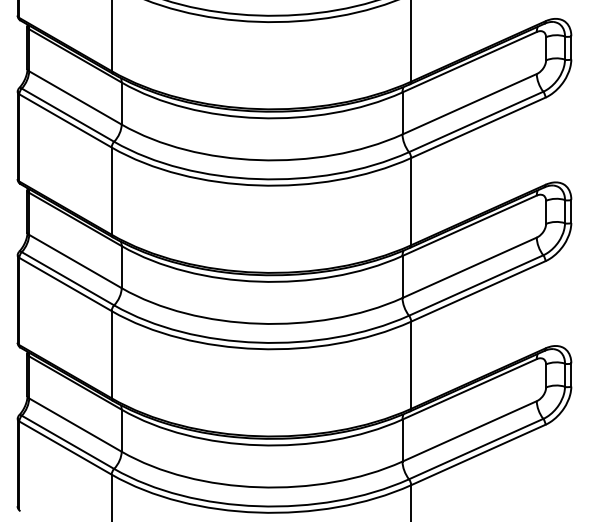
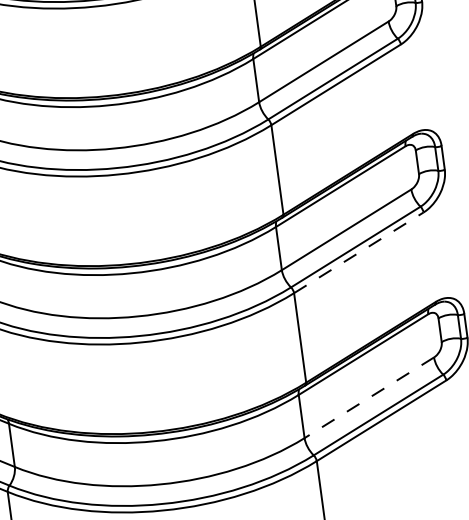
line: (478, 291) -> (358, 252), solid -> dashed
line: (469, 431) -> (369, 397), solid -> dashed

